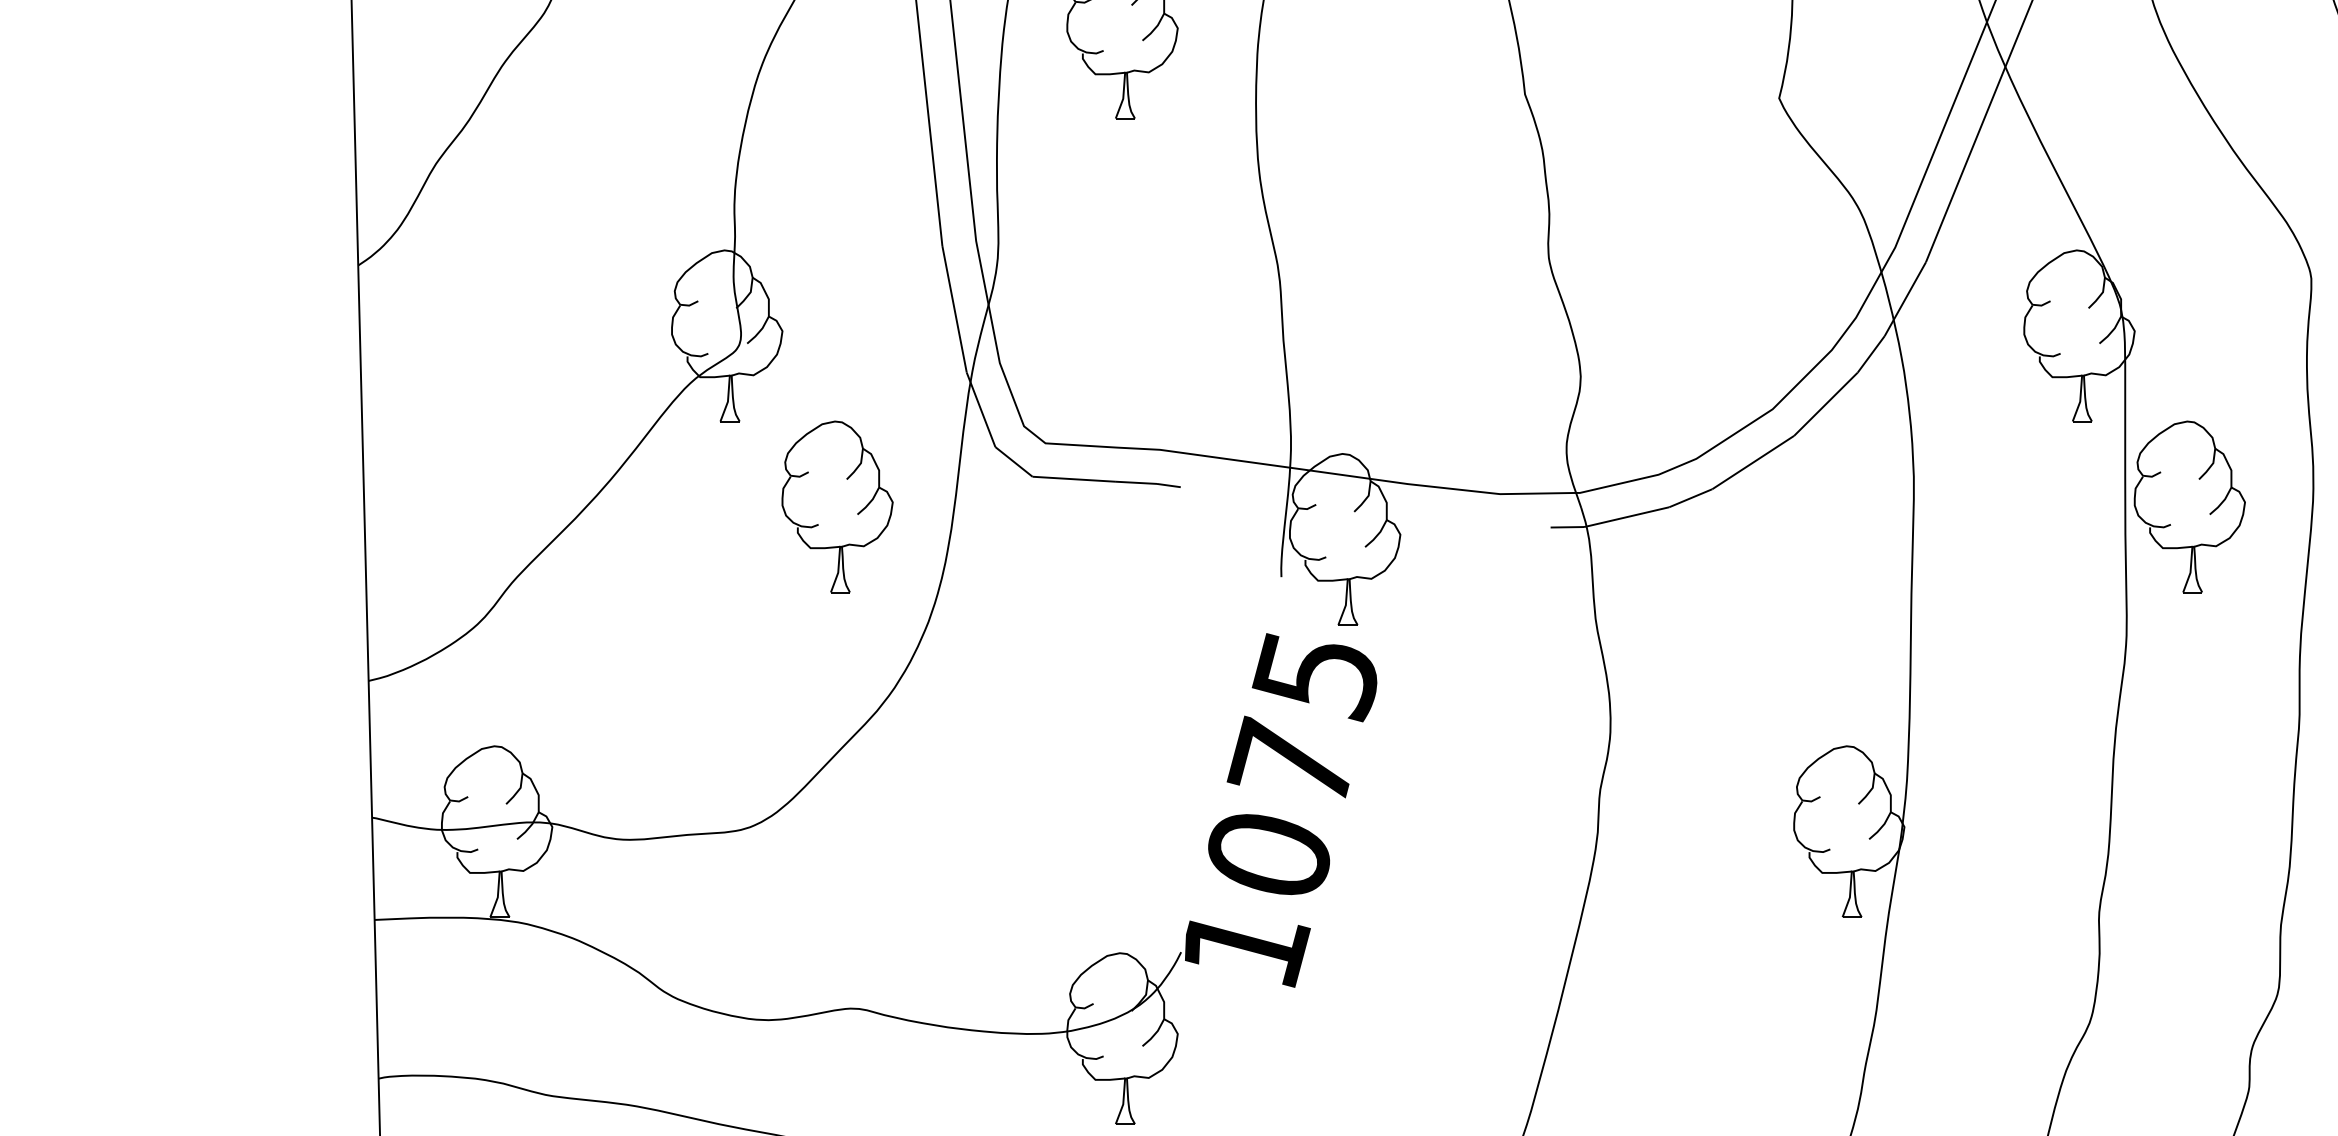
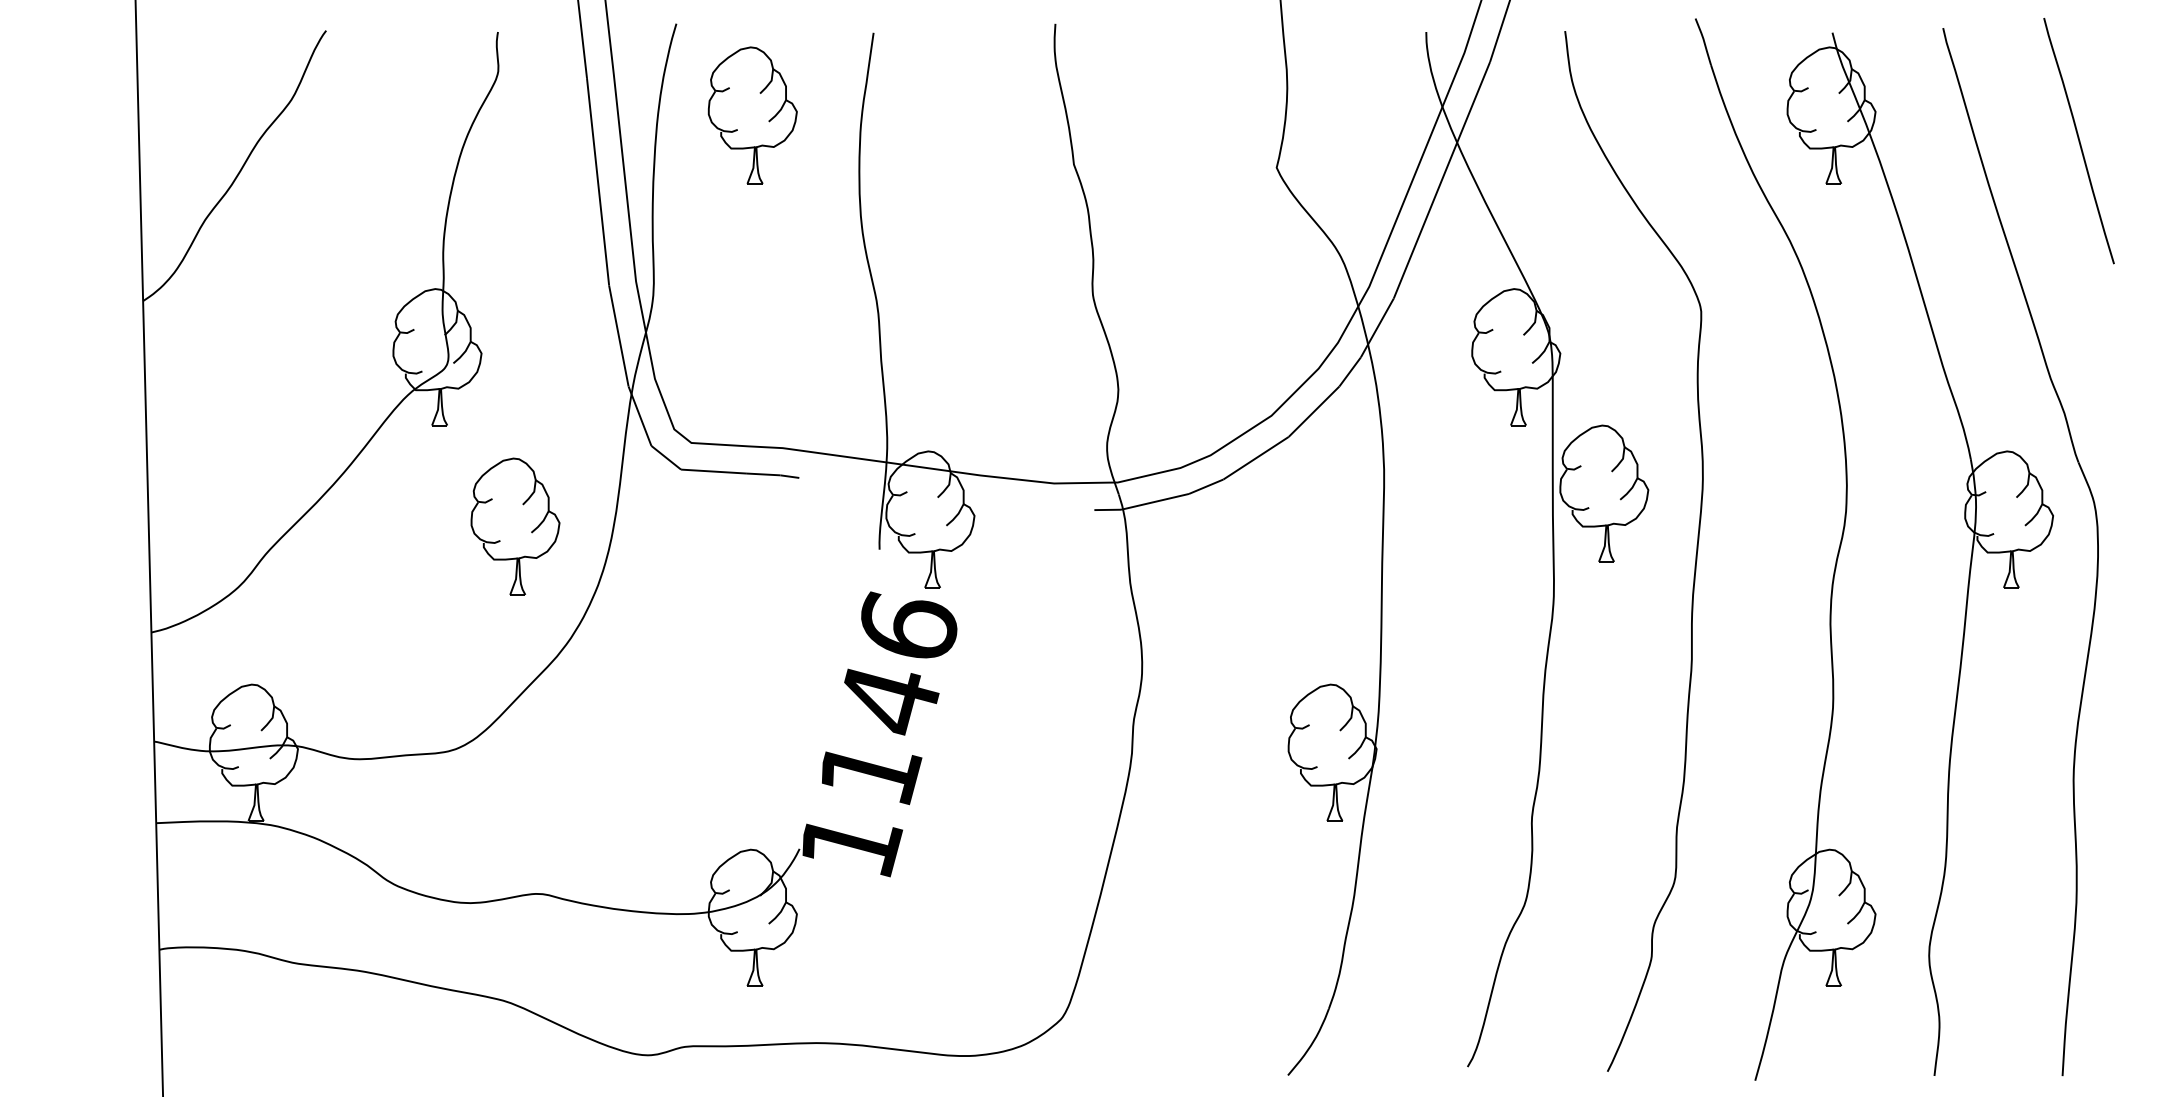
part: (837, 506) -> (515, 526), moved
text: (1293, 763) -> (889, 698), 1075 -> 1146

